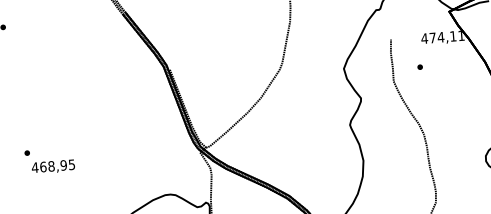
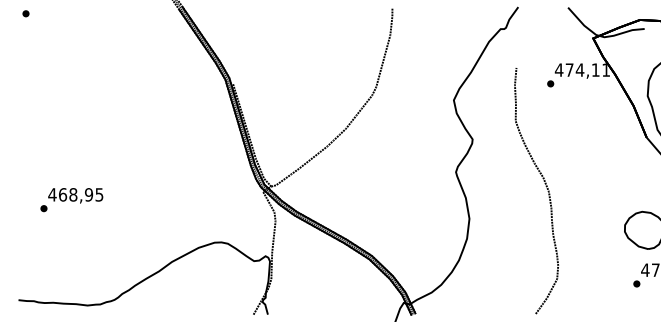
part: (419, 66) -> (550, 83), moved
part: (26, 153) -> (43, 208), moved

